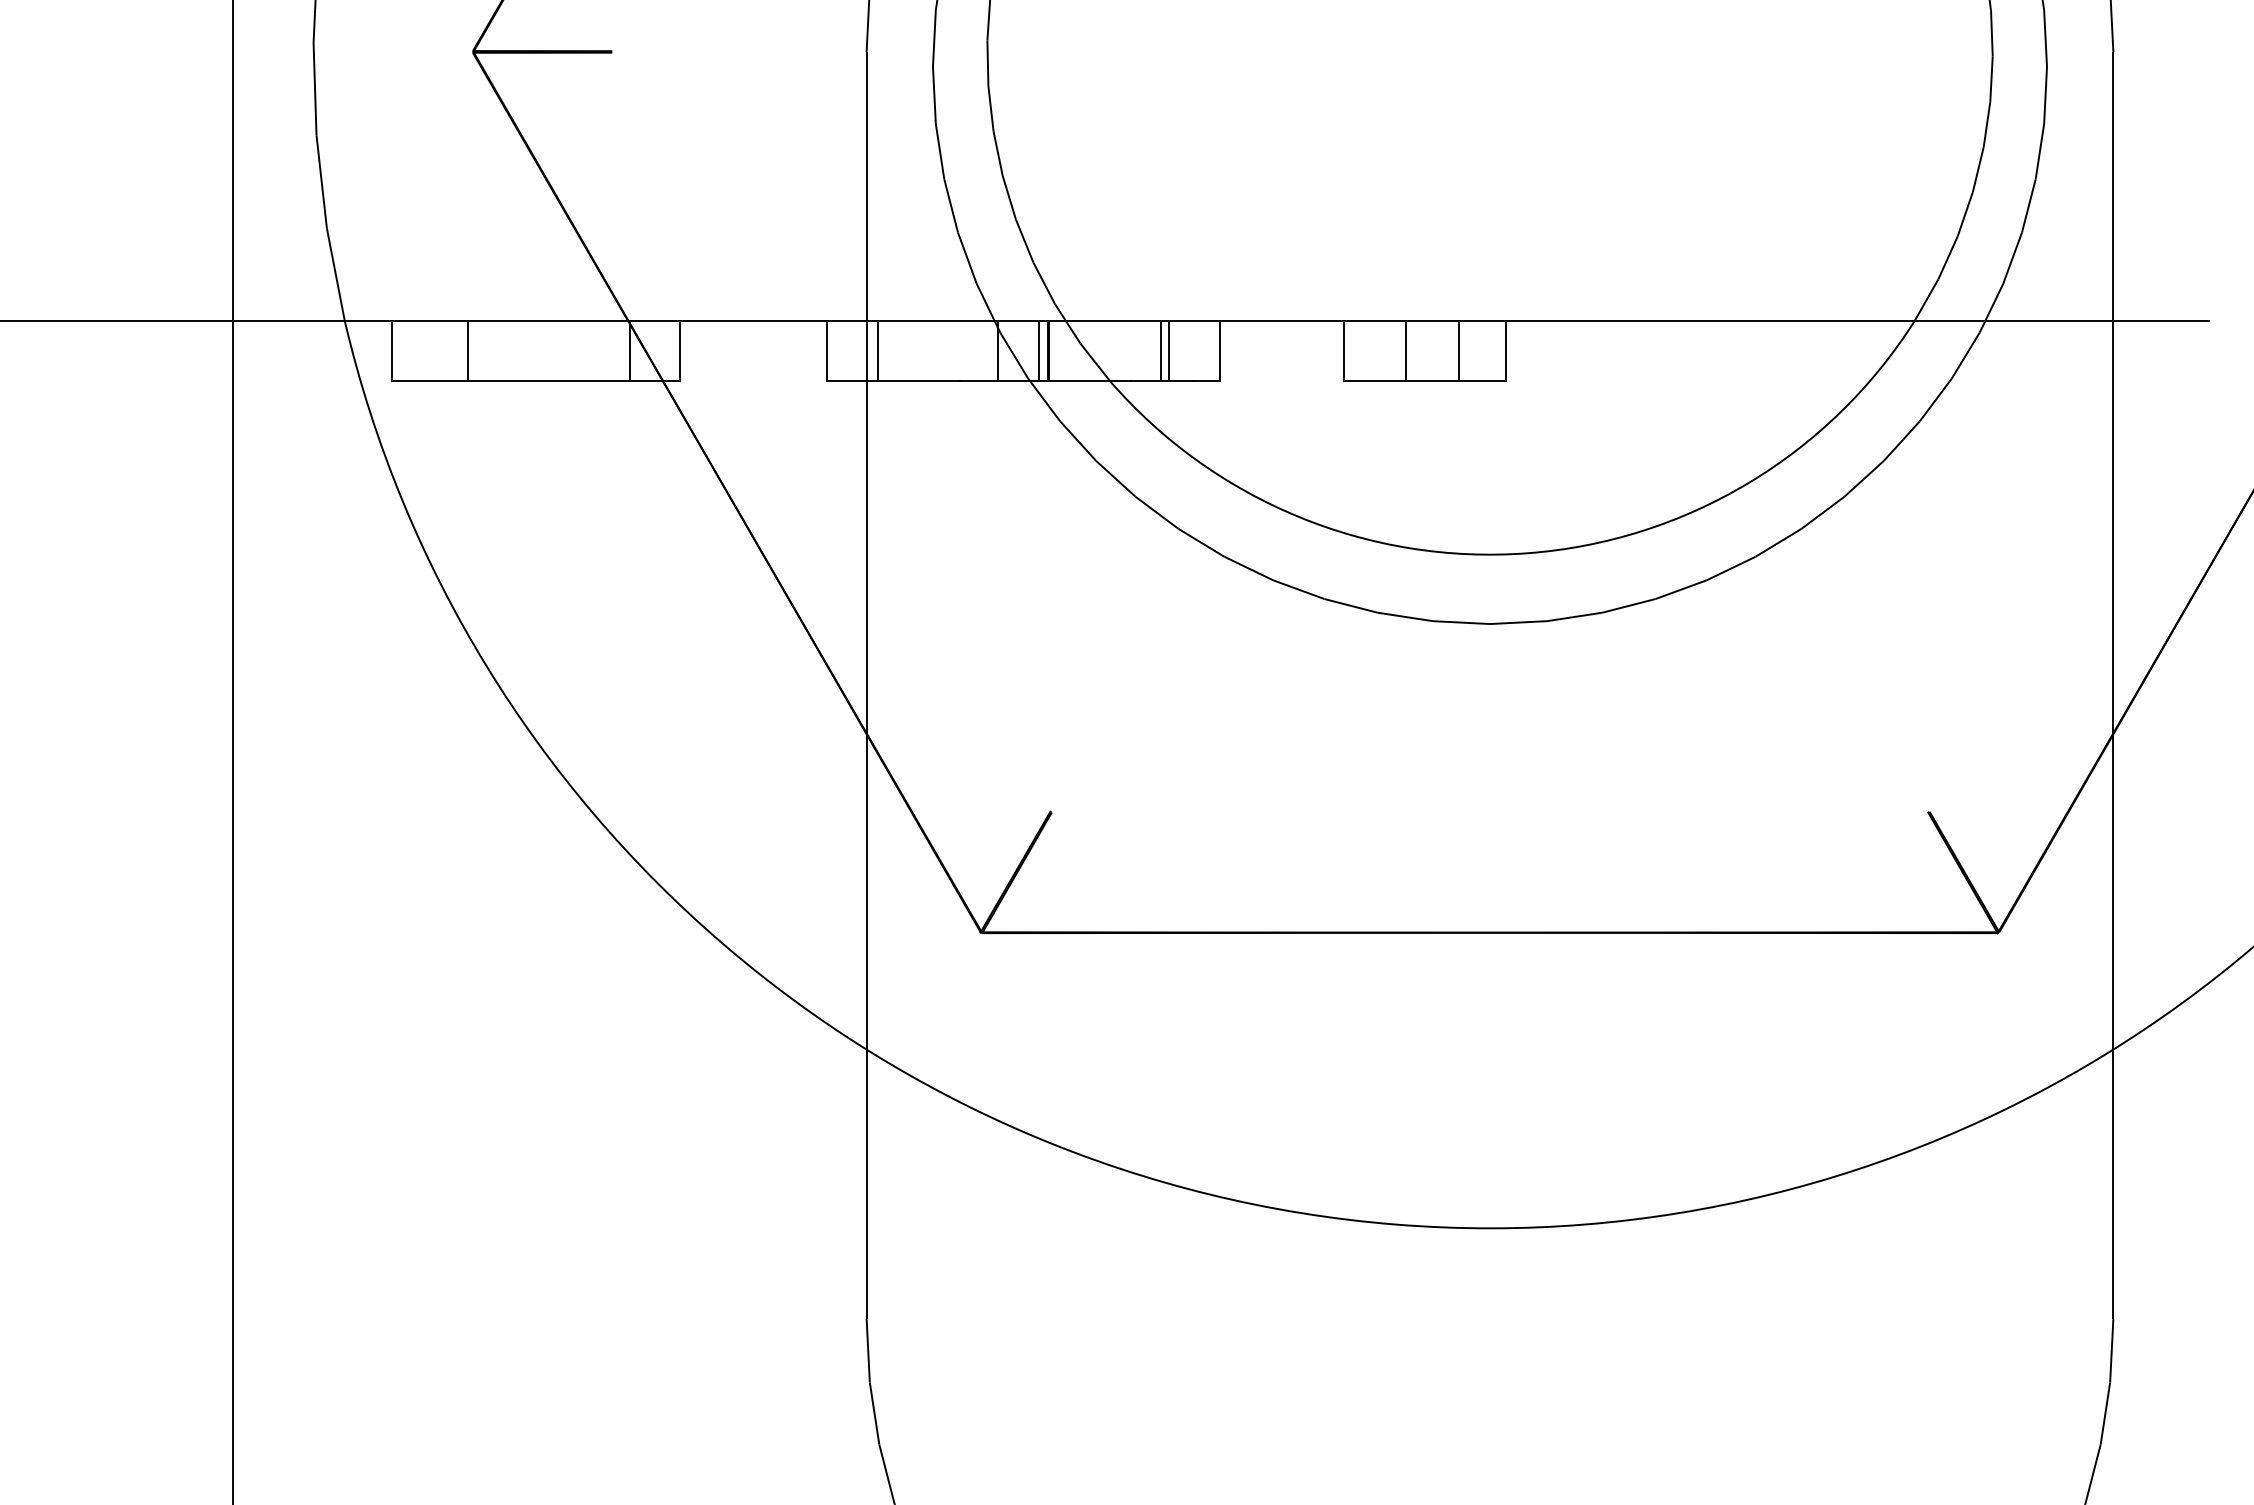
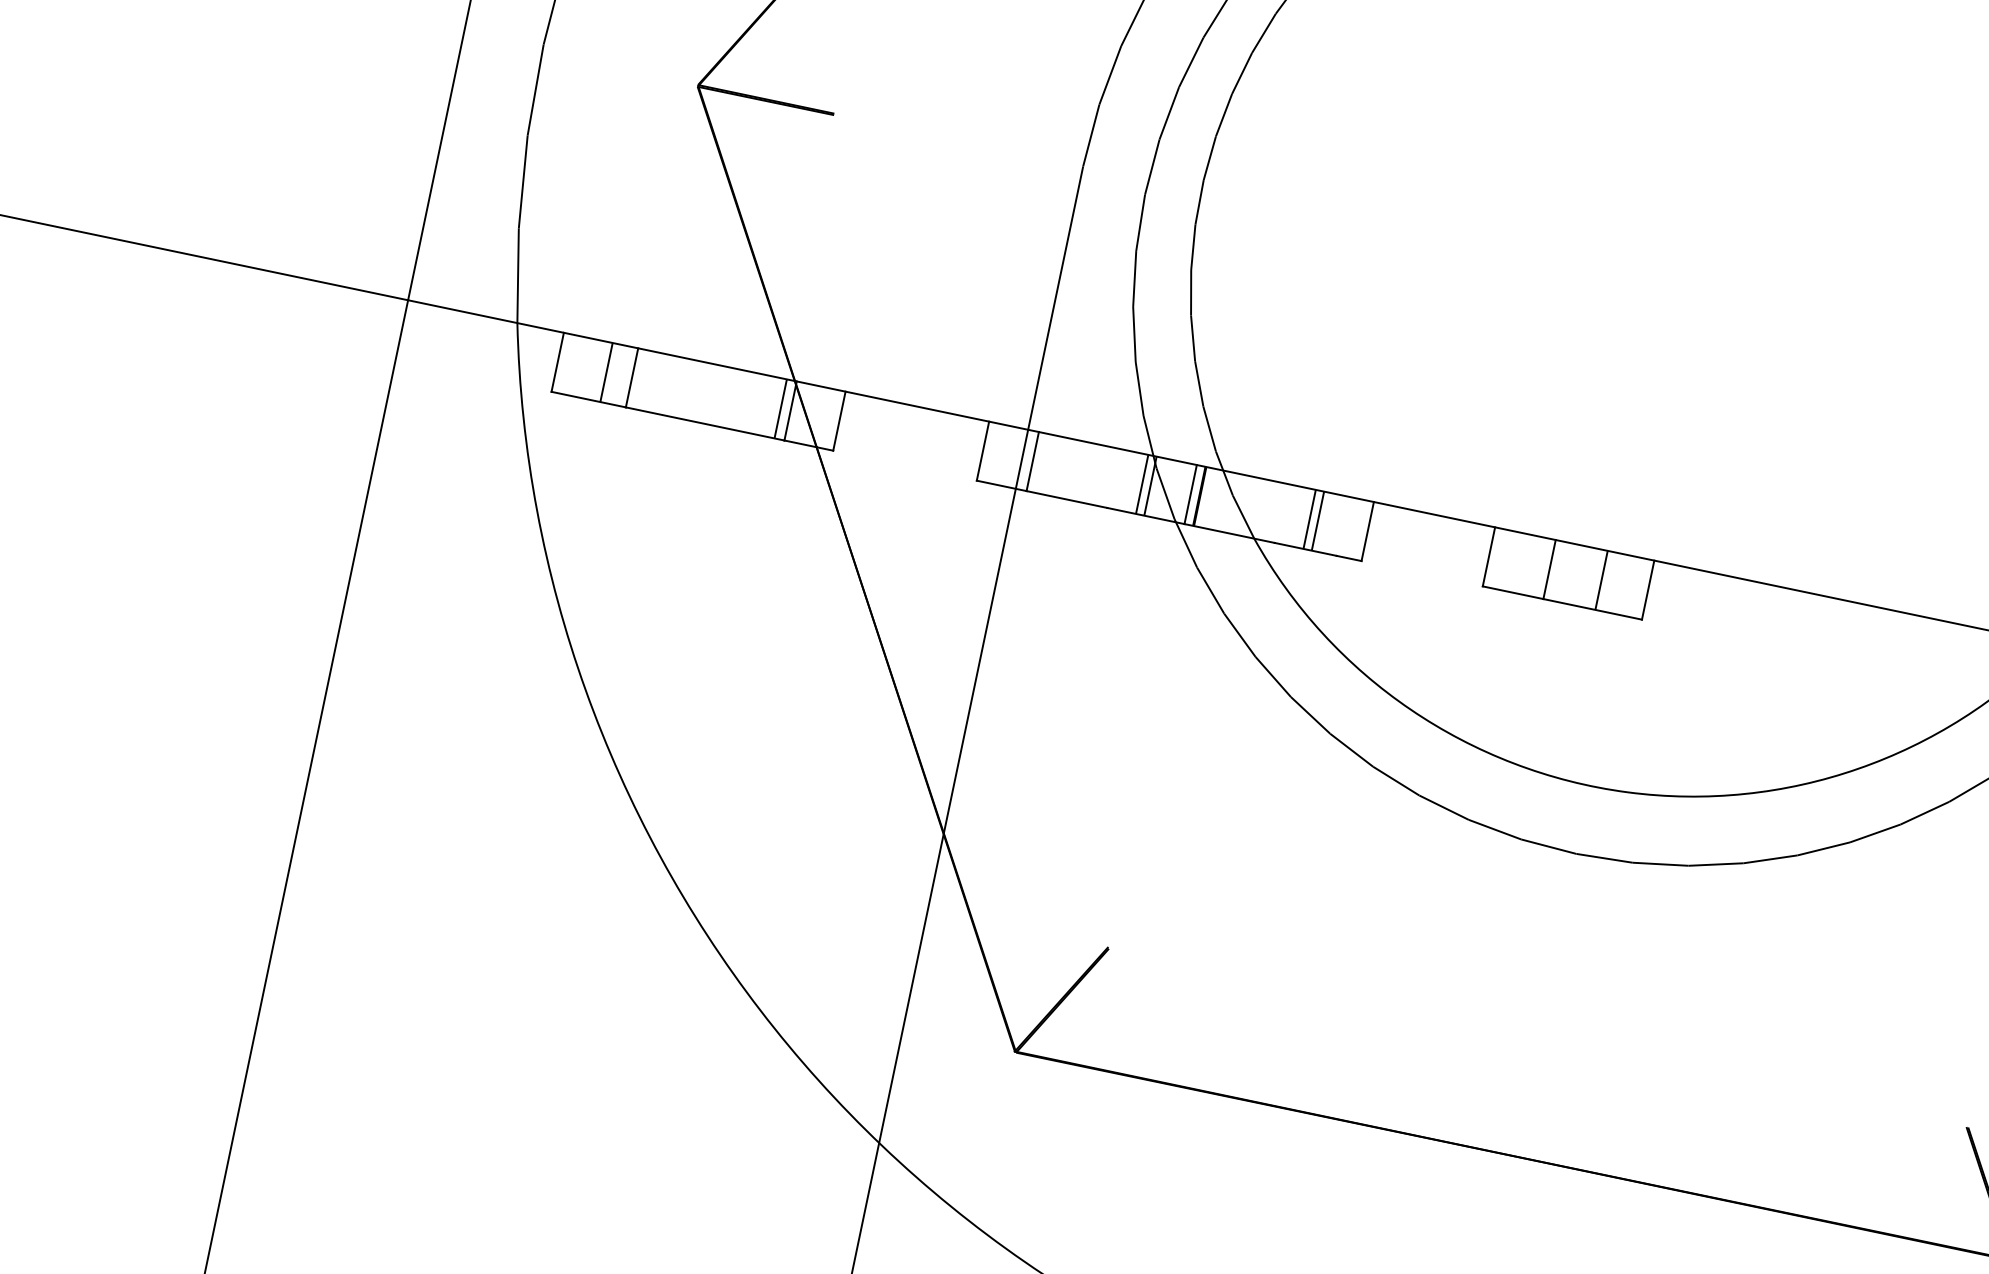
line: (442, 351) -> (606, 372), added
line: (620, 351) -> (781, 409), added
line: (989, 351) -> (1142, 484), added

